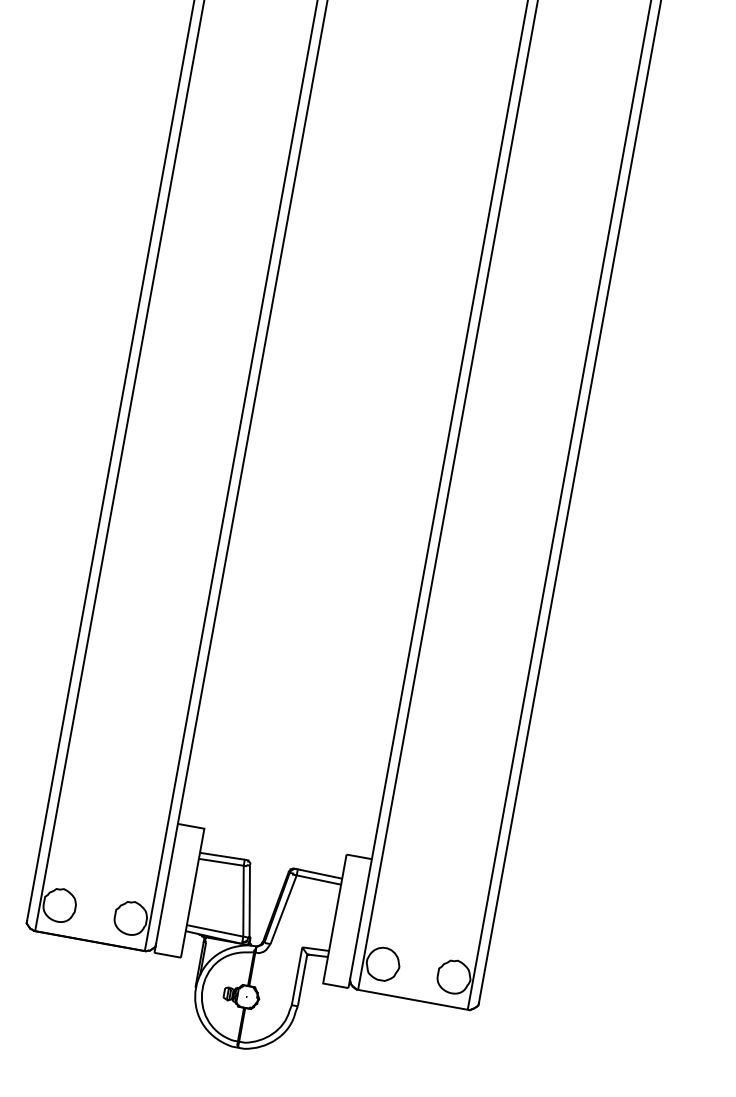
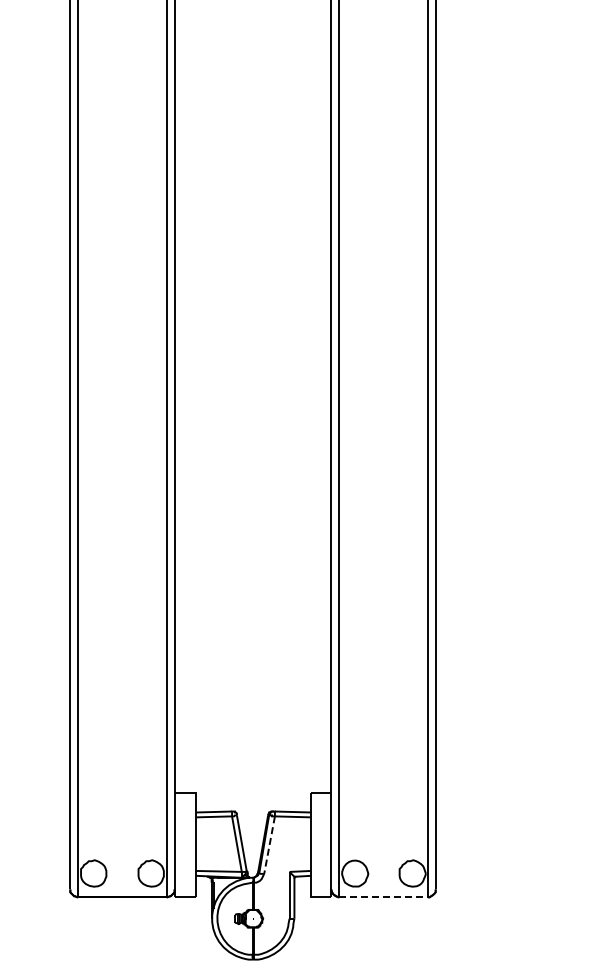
line: (283, 910) -> (269, 845), solid -> dashed
line: (414, 1000) -> (384, 897), solid -> dashed

